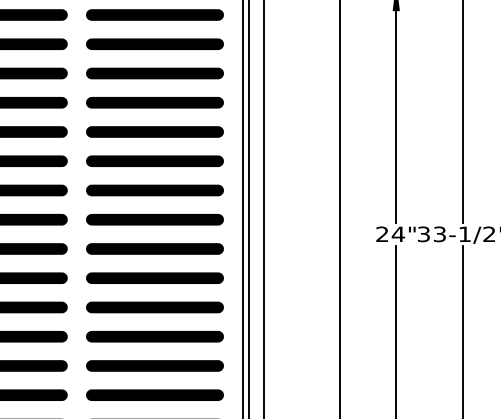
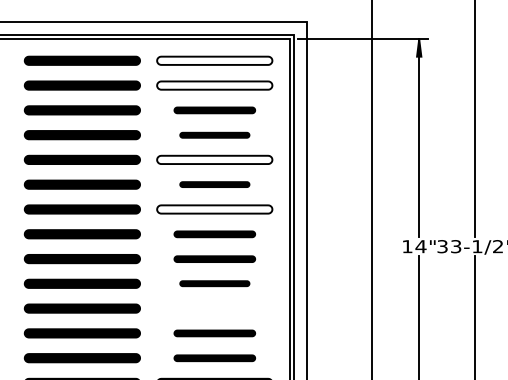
fill: (154, 14) -> (214, 60), removed
fill: (154, 44) -> (214, 85), removed
part: (154, 73) -> (214, 110), size x0.7
part: (154, 103) -> (214, 135), size x0.6
fill: (154, 131) -> (214, 159), removed
part: (154, 161) -> (214, 184), size x0.6
fill: (154, 190) -> (214, 209), removed
part: (154, 220) -> (214, 234), size x0.7
text: (382, 234) -> (407, 246), 24" -> 14"
part: (154, 249) -> (214, 259), size x0.7
part: (154, 277) -> (214, 283), size x0.6
part: (154, 307) -> (214, 308), removed
part: (154, 336) -> (214, 333), size x0.7
part: (154, 366) -> (214, 358), size x0.7

